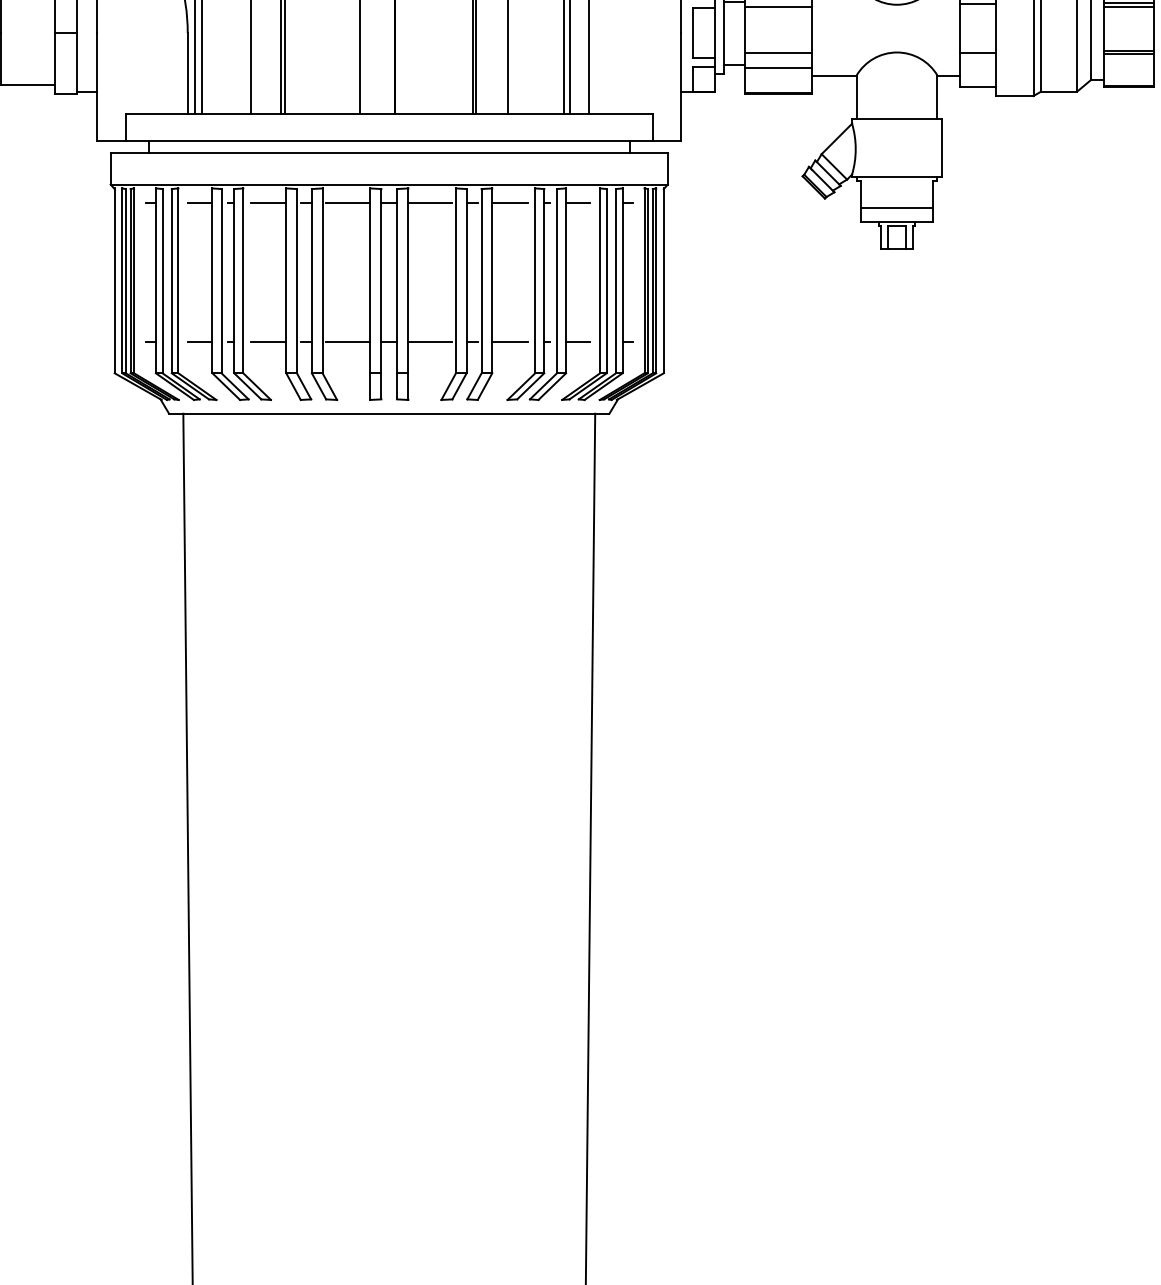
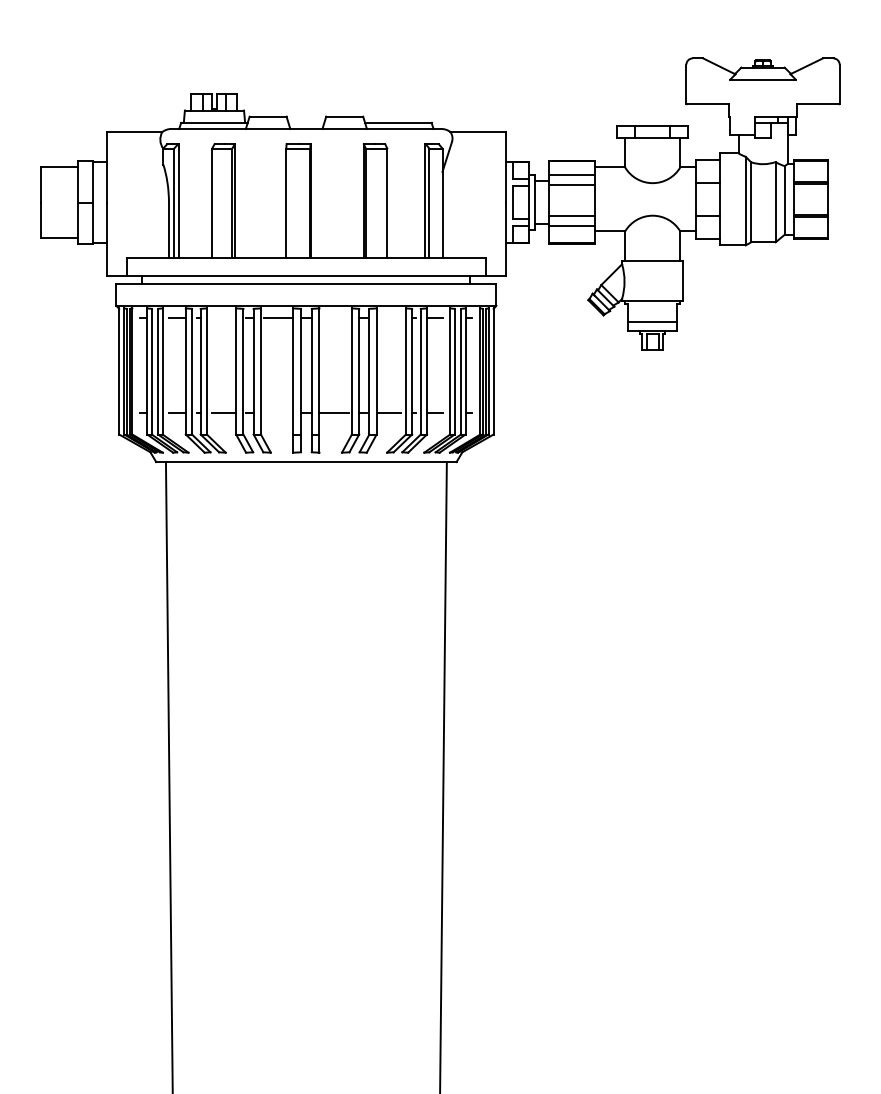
line: (267, 203) -> (223, 318), removed
line: (430, 203) -> (334, 318), removed
line: (509, 203) -> (388, 318), removed
line: (348, 342) -> (278, 413), removed

